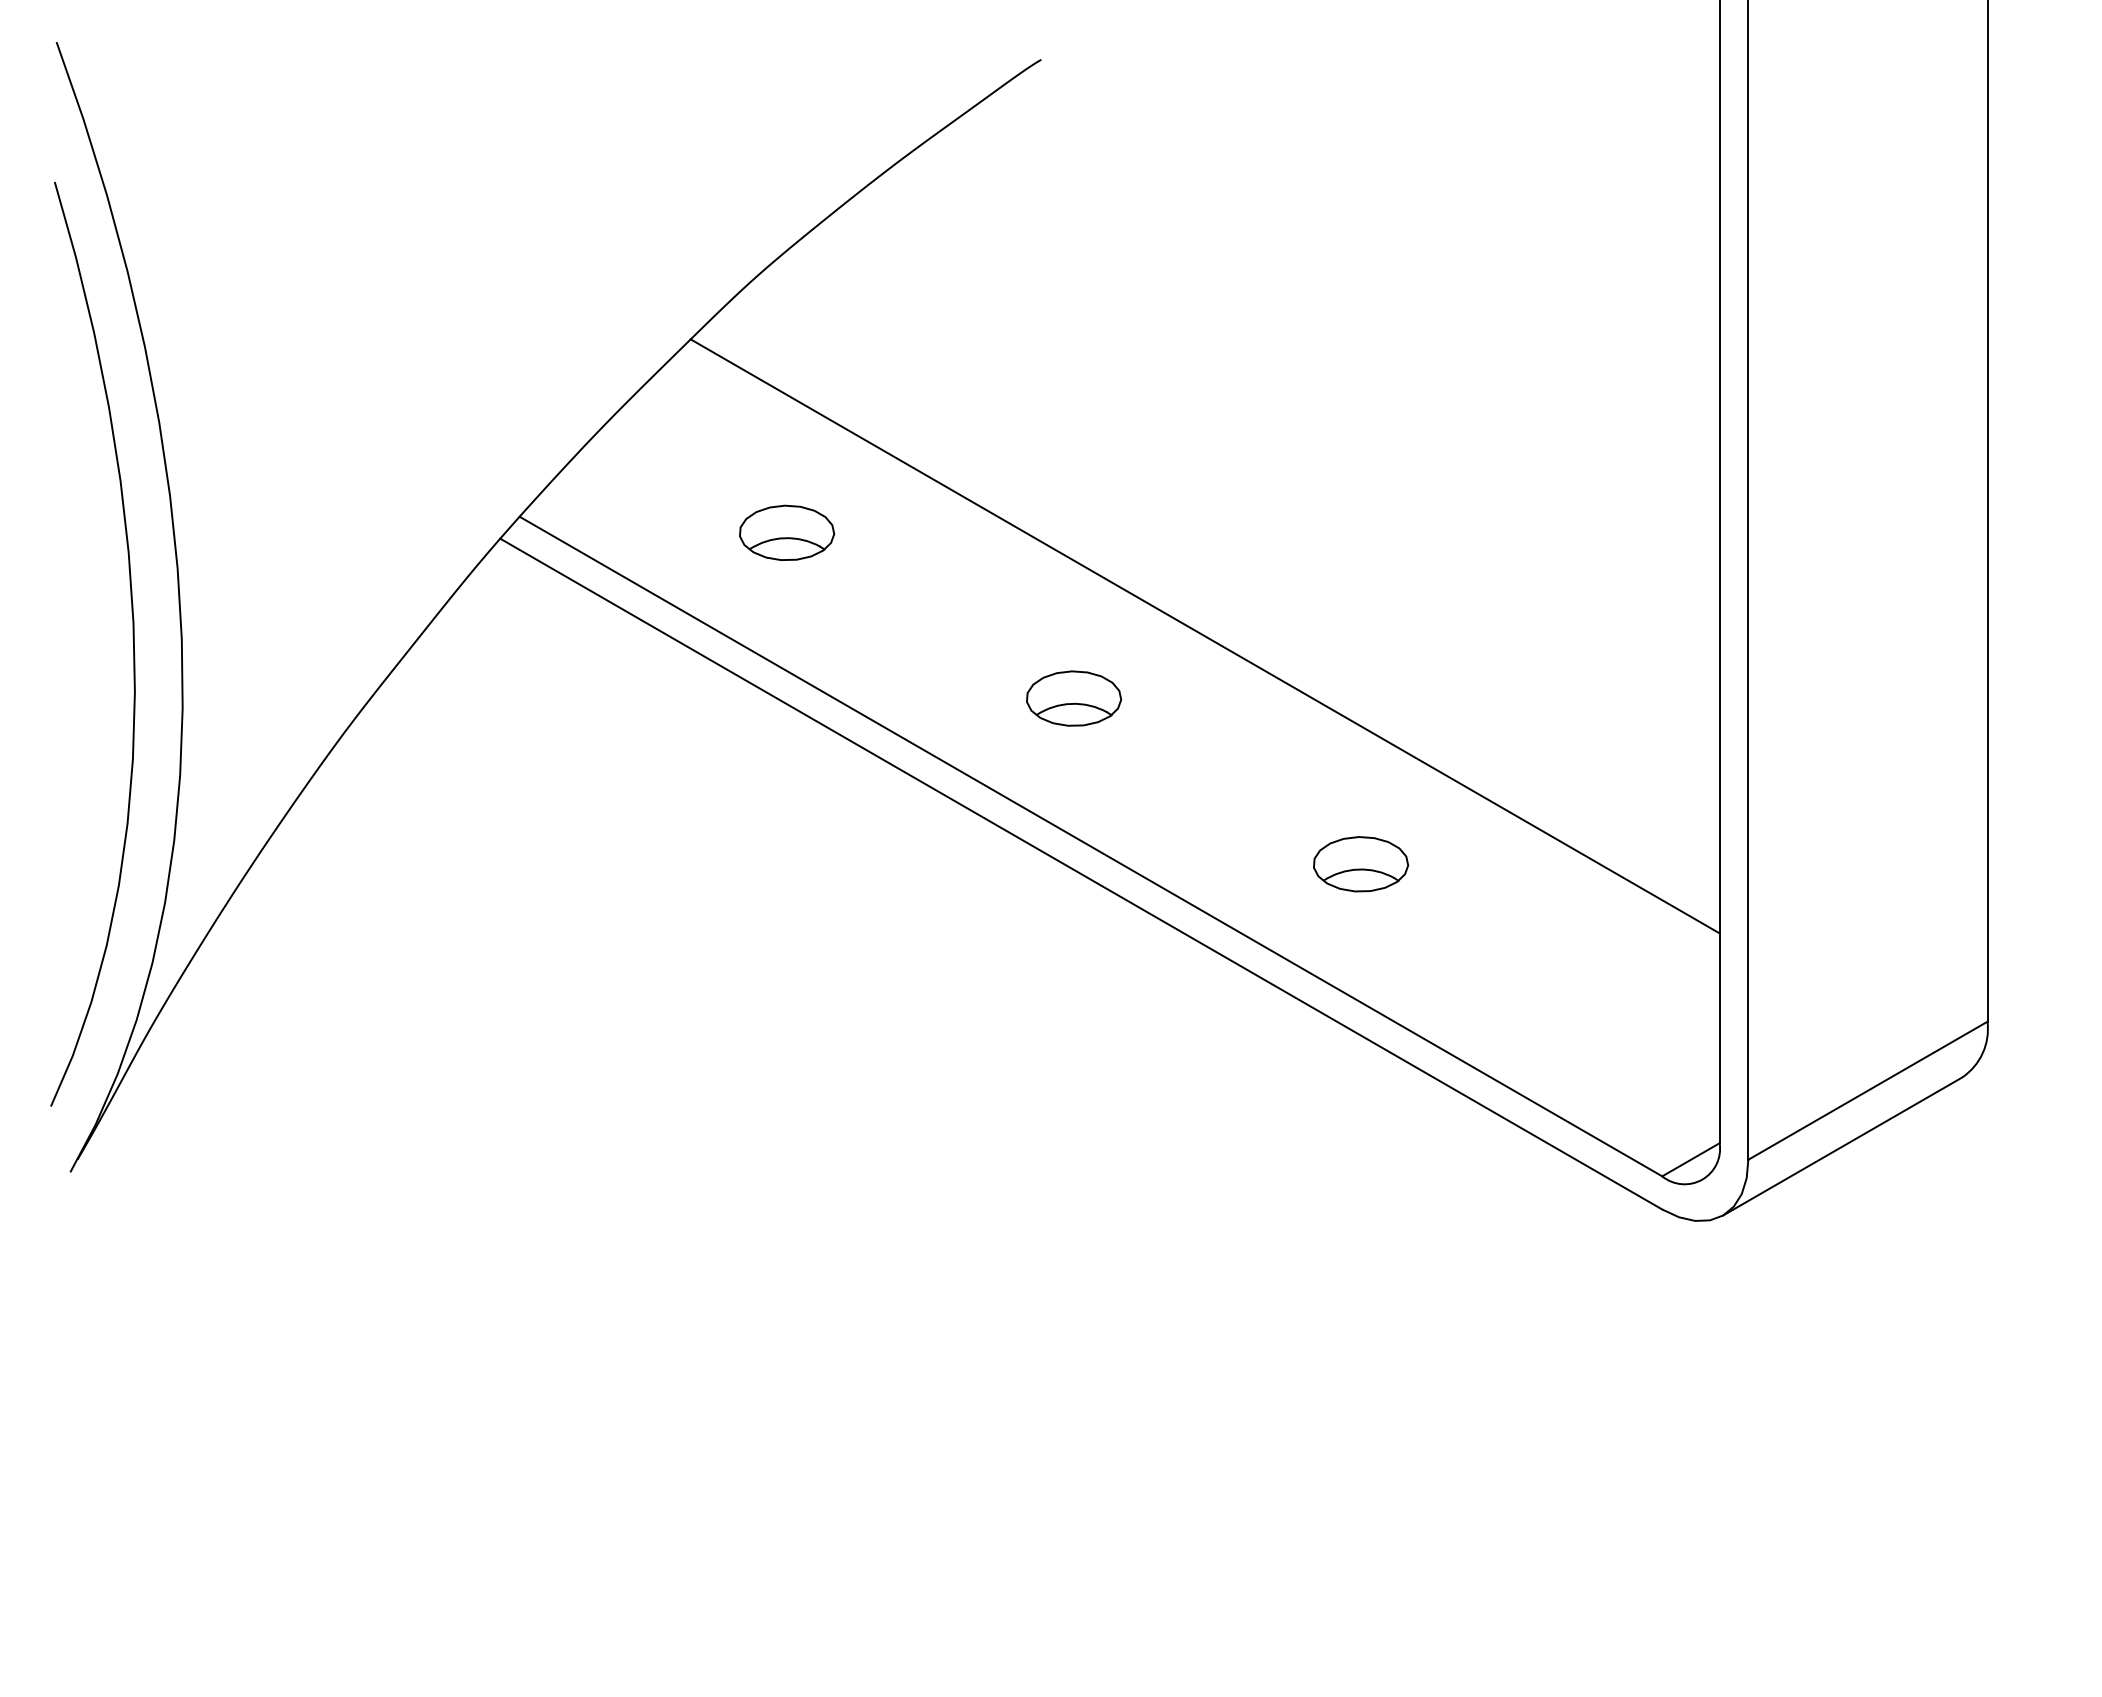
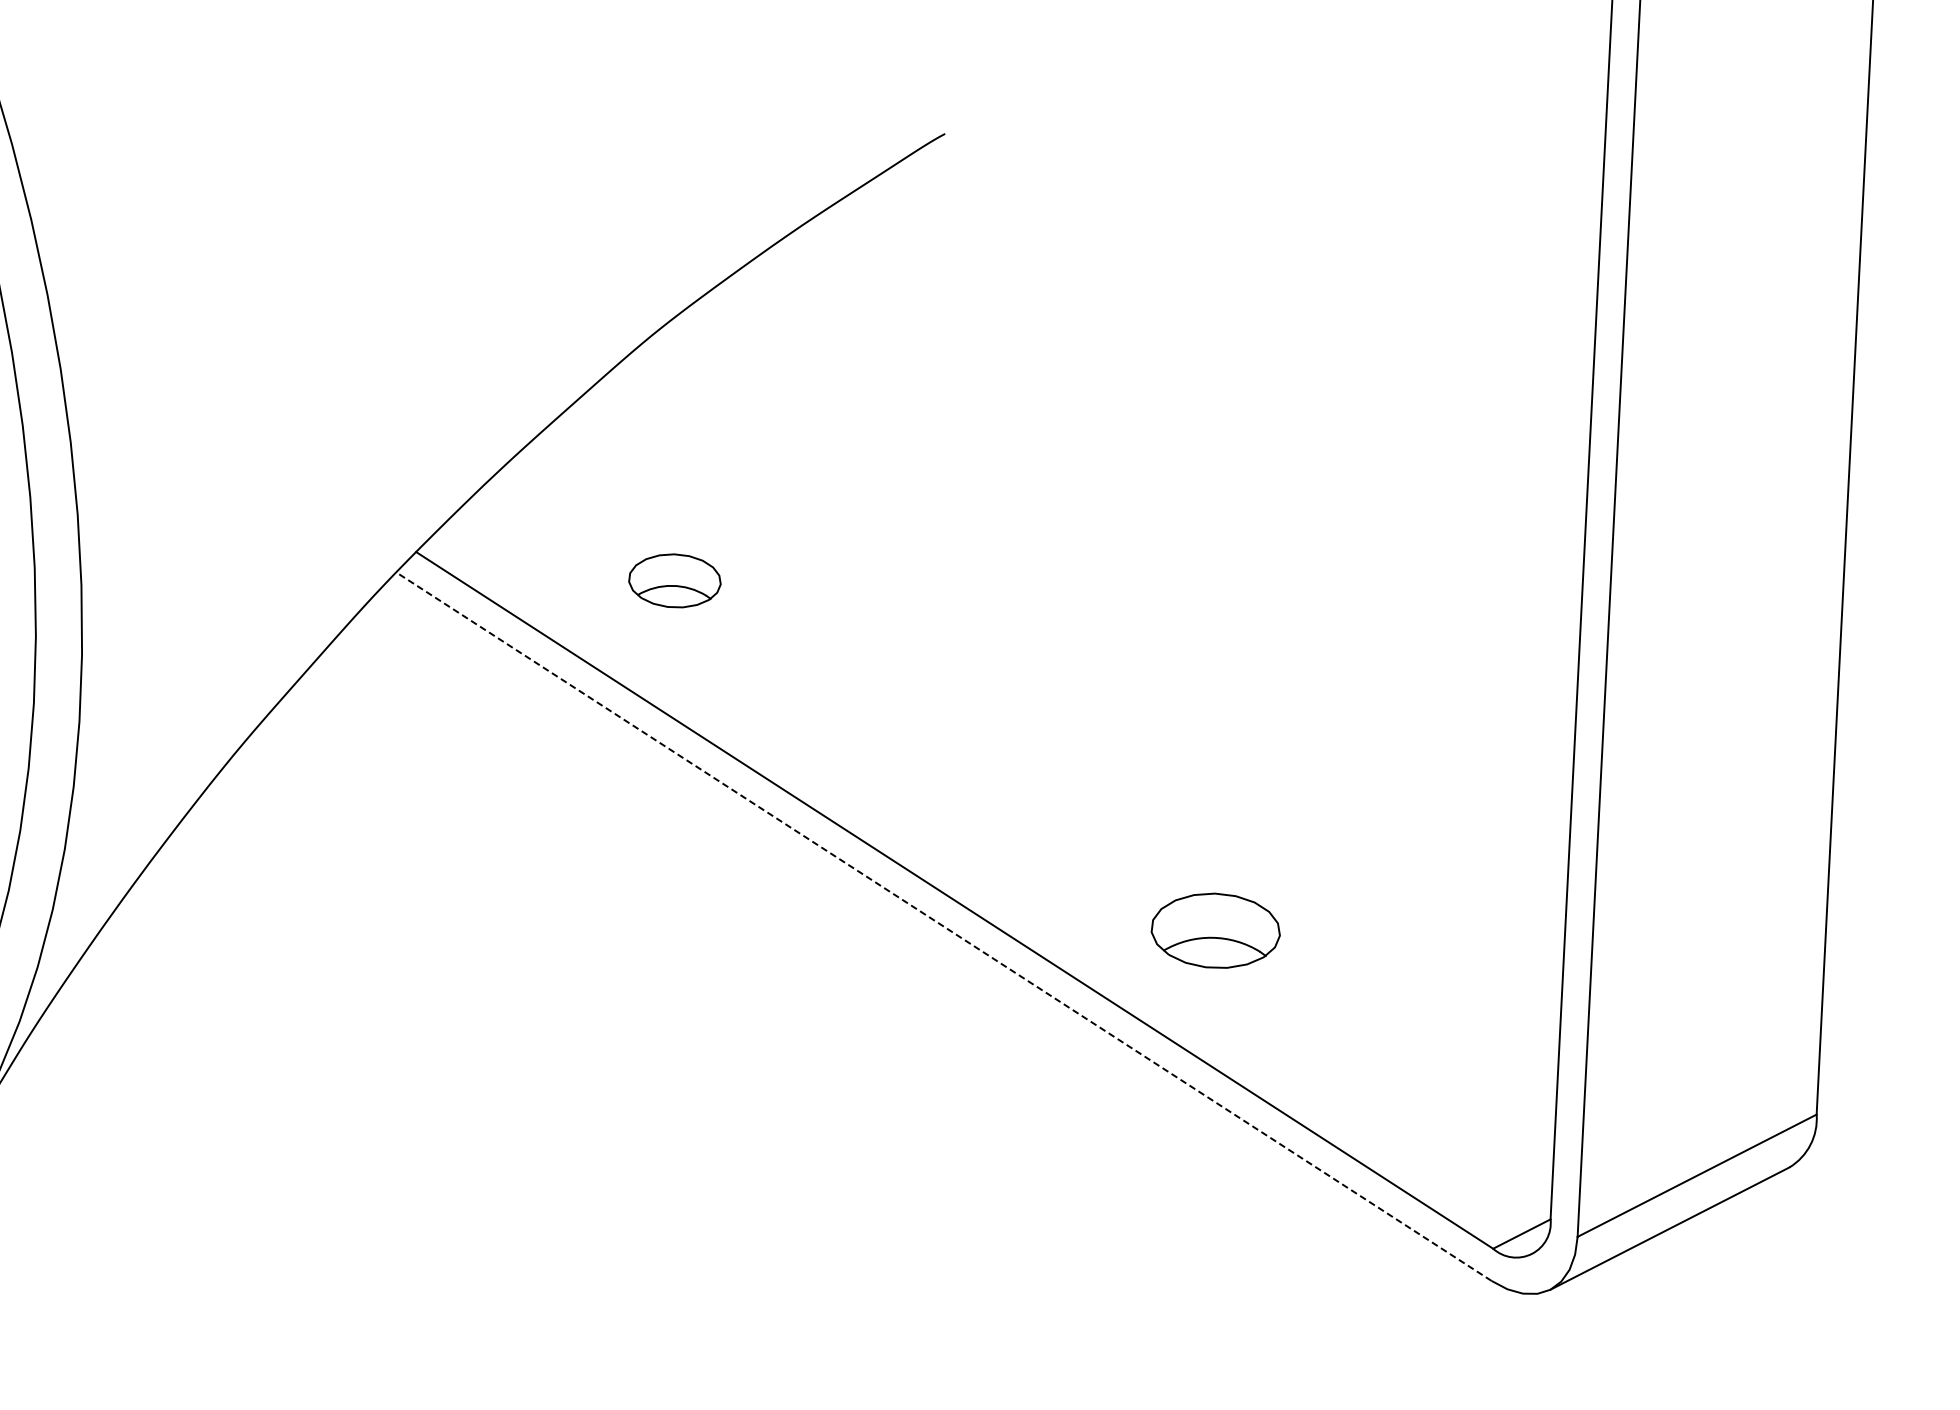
line: (1204, 636) -> (1075, 701), removed
part: (1074, 698) -> (945, 755), removed
part: (1361, 864) -> (1216, 931), size x1.4
line: (1081, 874) -> (944, 927), solid -> dashed

